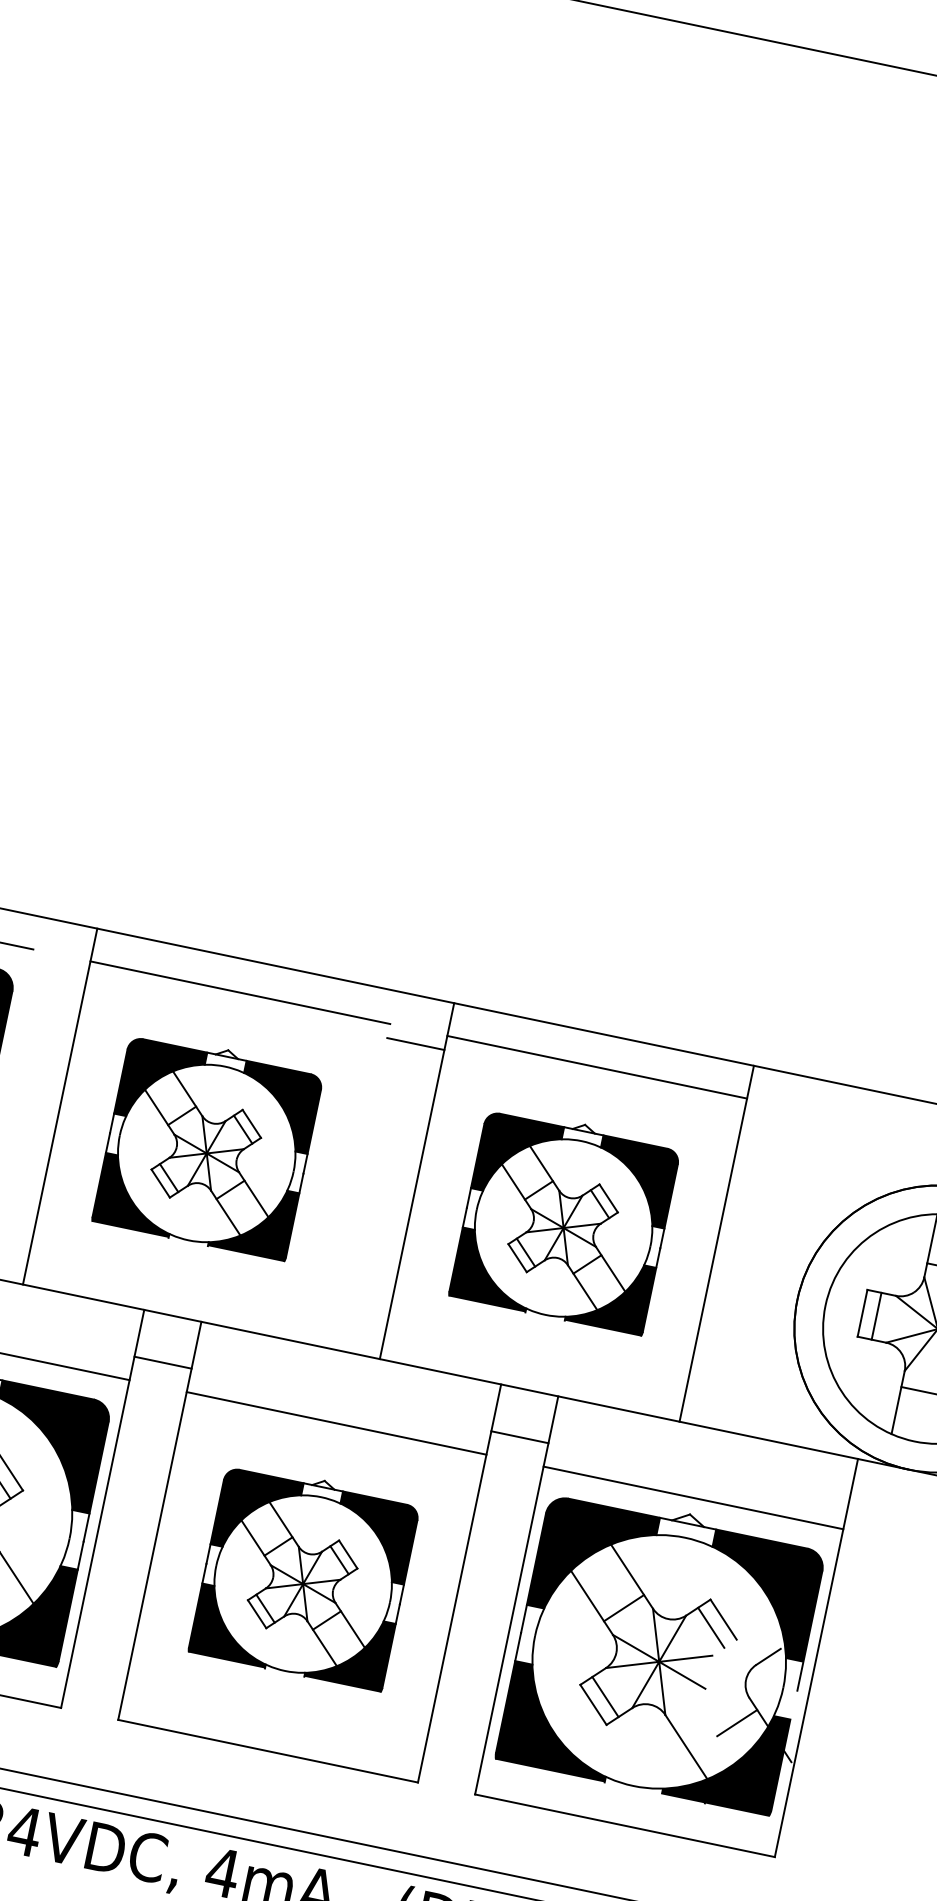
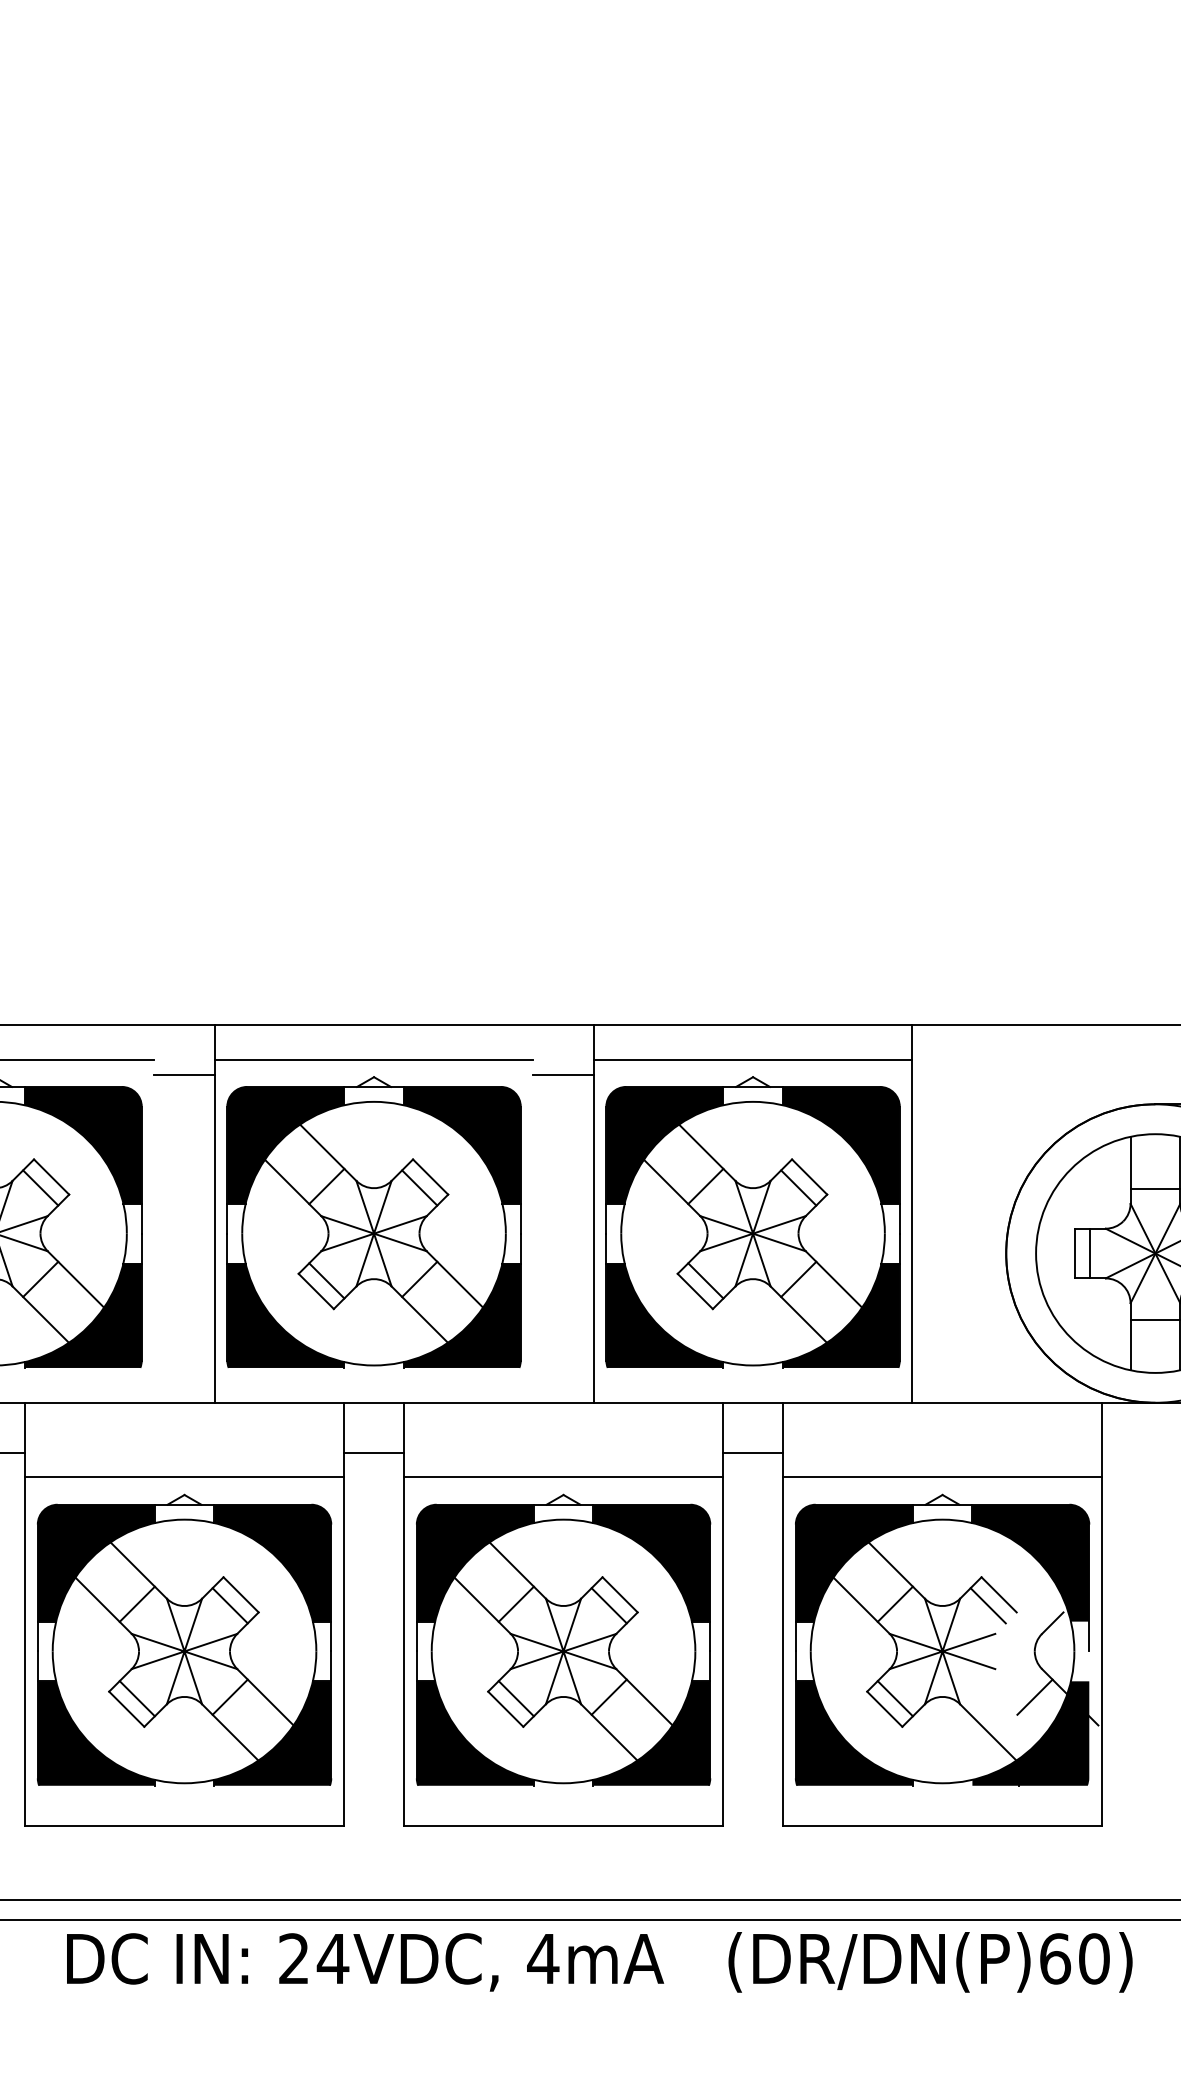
line: (58, 969) -> (184, 1074), added
part: (207, 1146) -> (373, 1222), size x1.43
part: (564, 1220) -> (752, 1222), size x1.43
part: (304, 1576) -> (563, 1639), size x1.43

